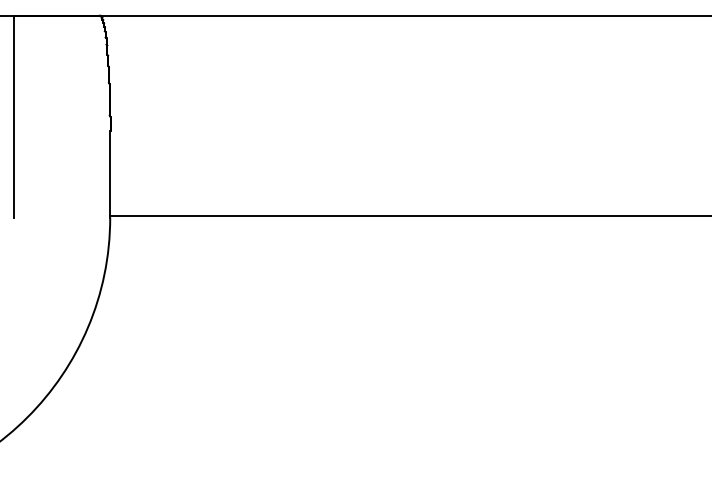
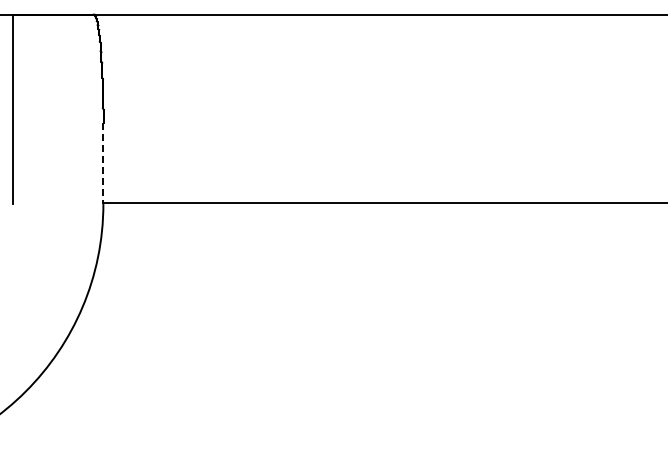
line: (110, 174) -> (103, 163), solid -> dashed

